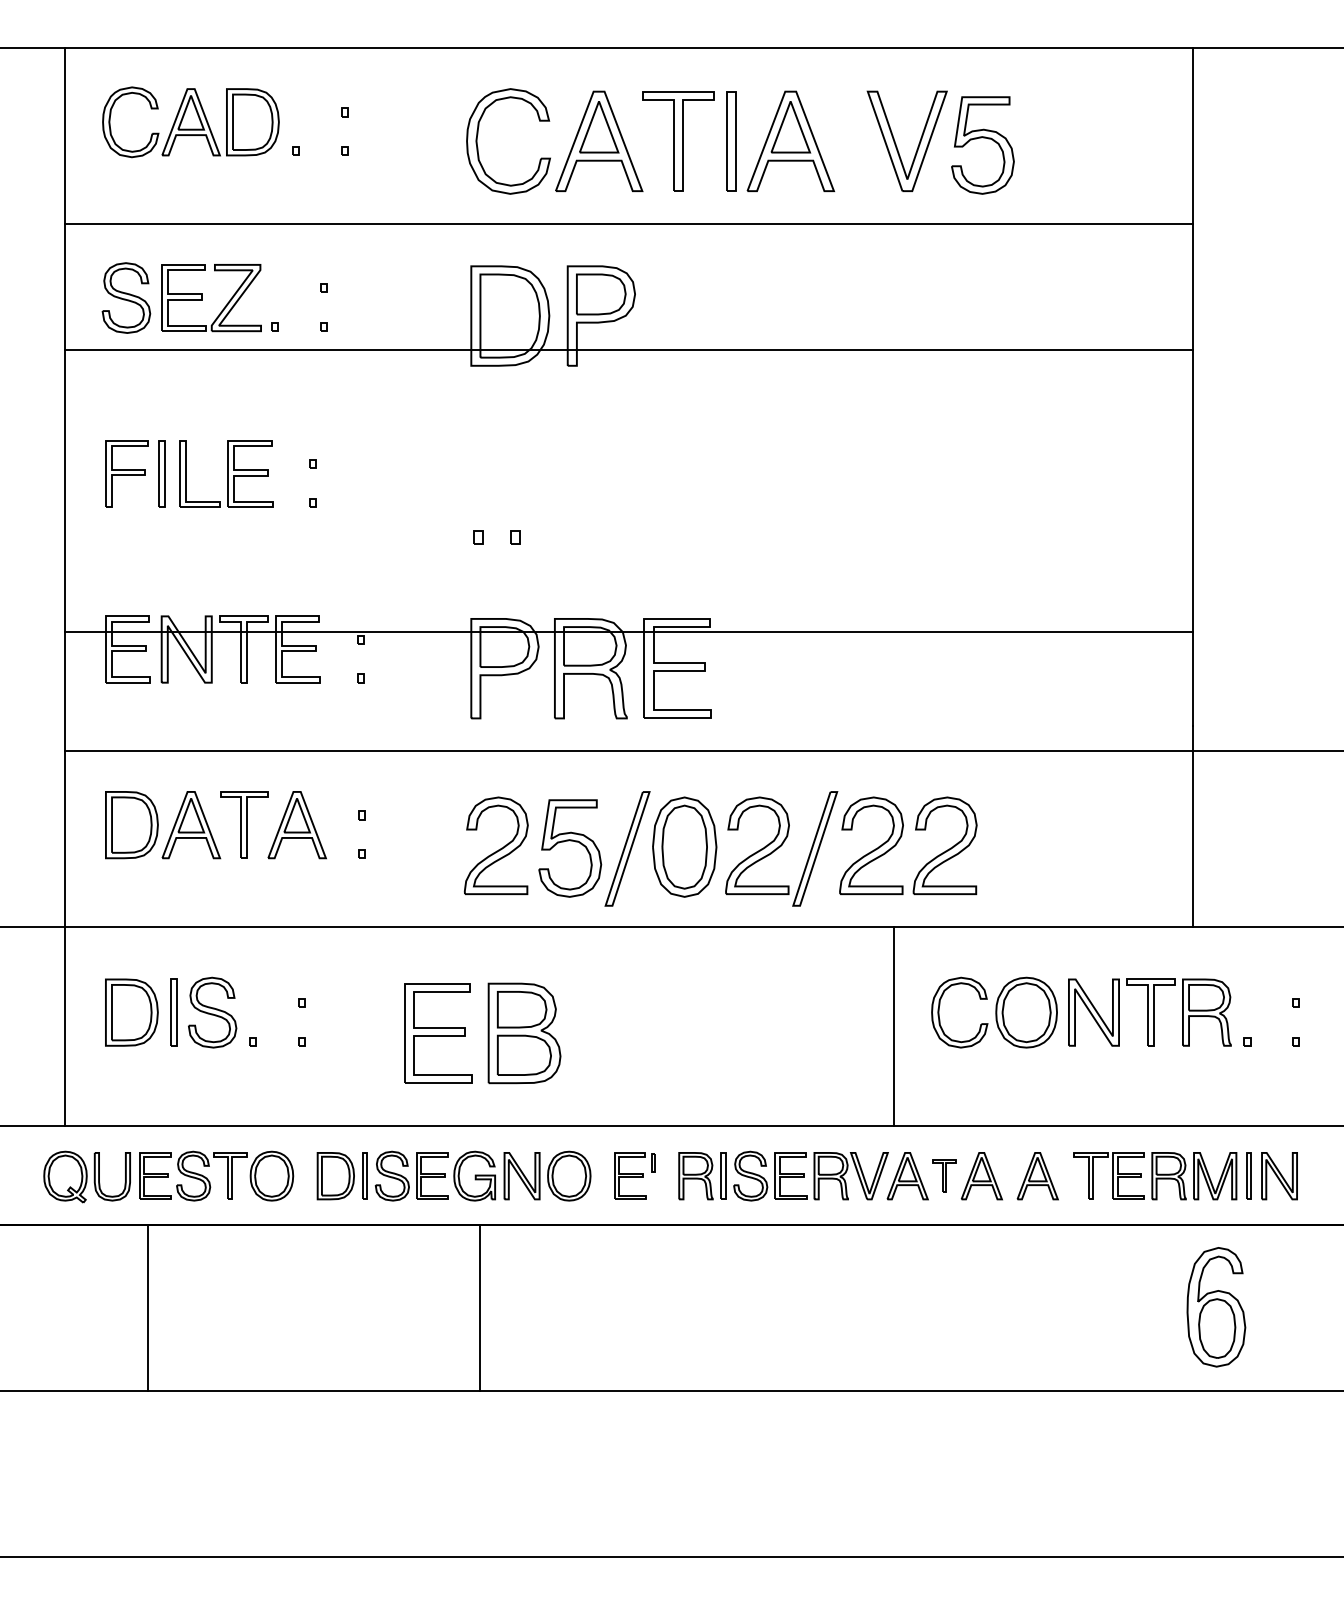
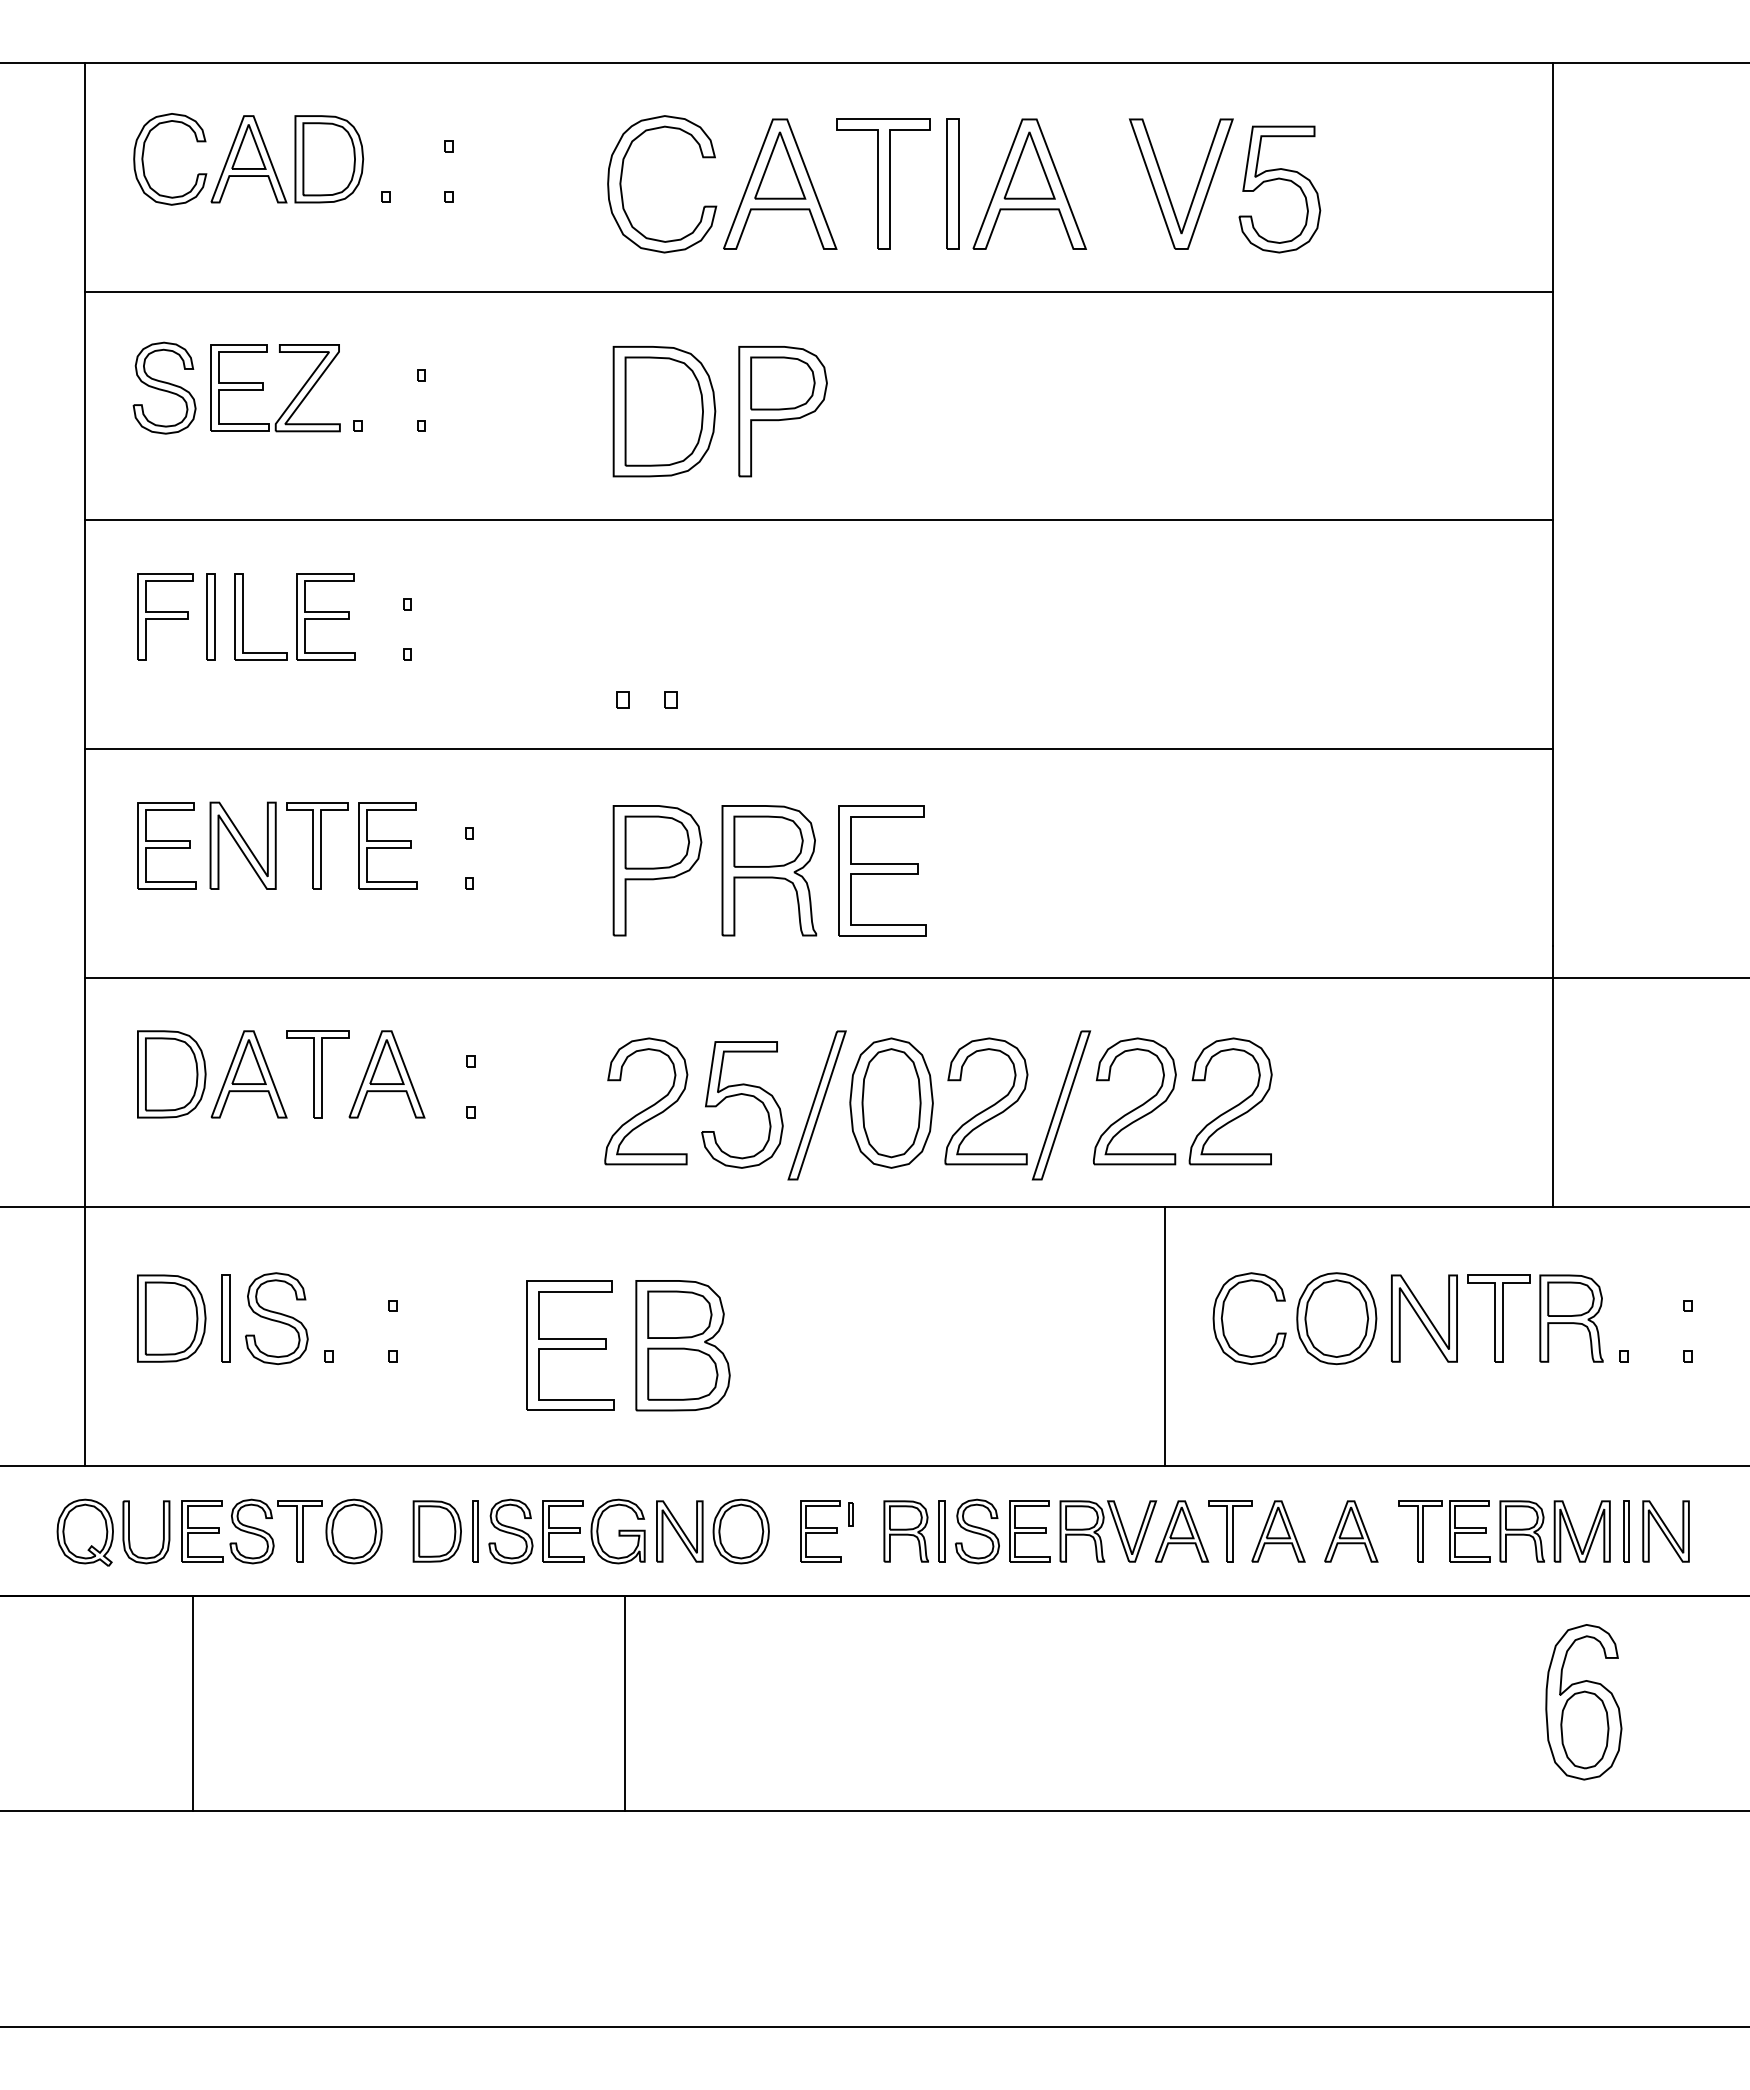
line: (629, 350) -> (819, 520), moved
line: (629, 632) -> (819, 749), moved
part: (945, 1176) -> (1230, 1531), size x1.43

